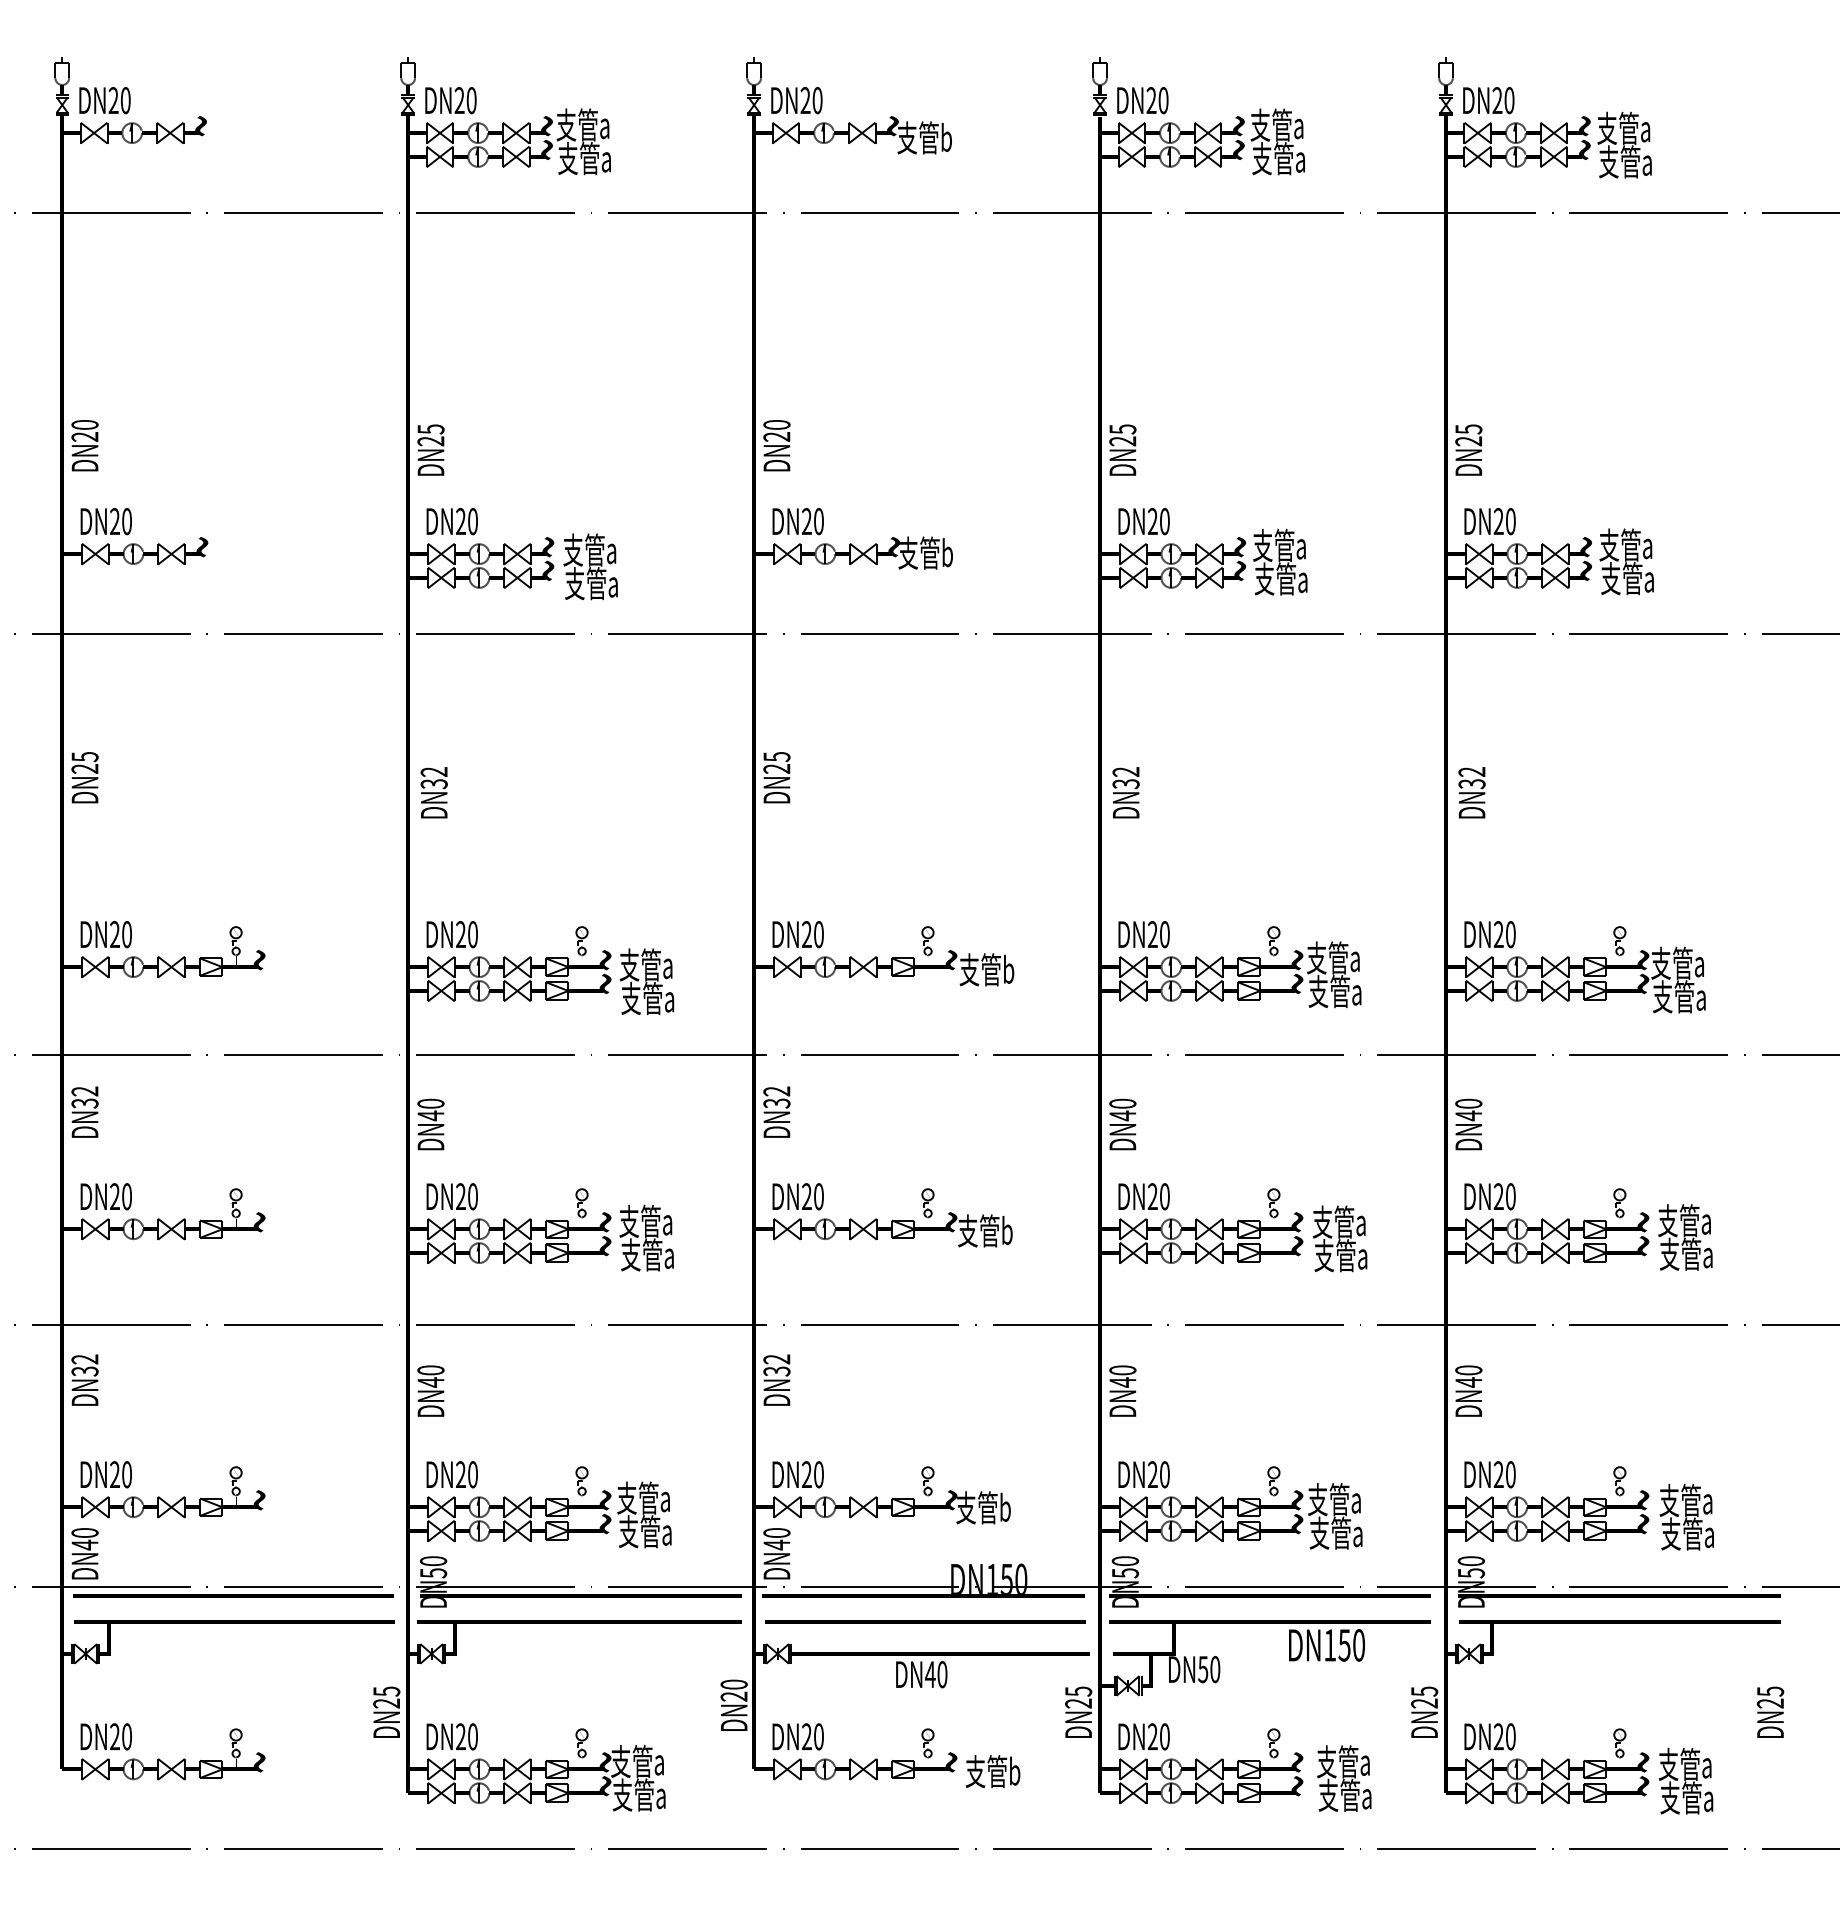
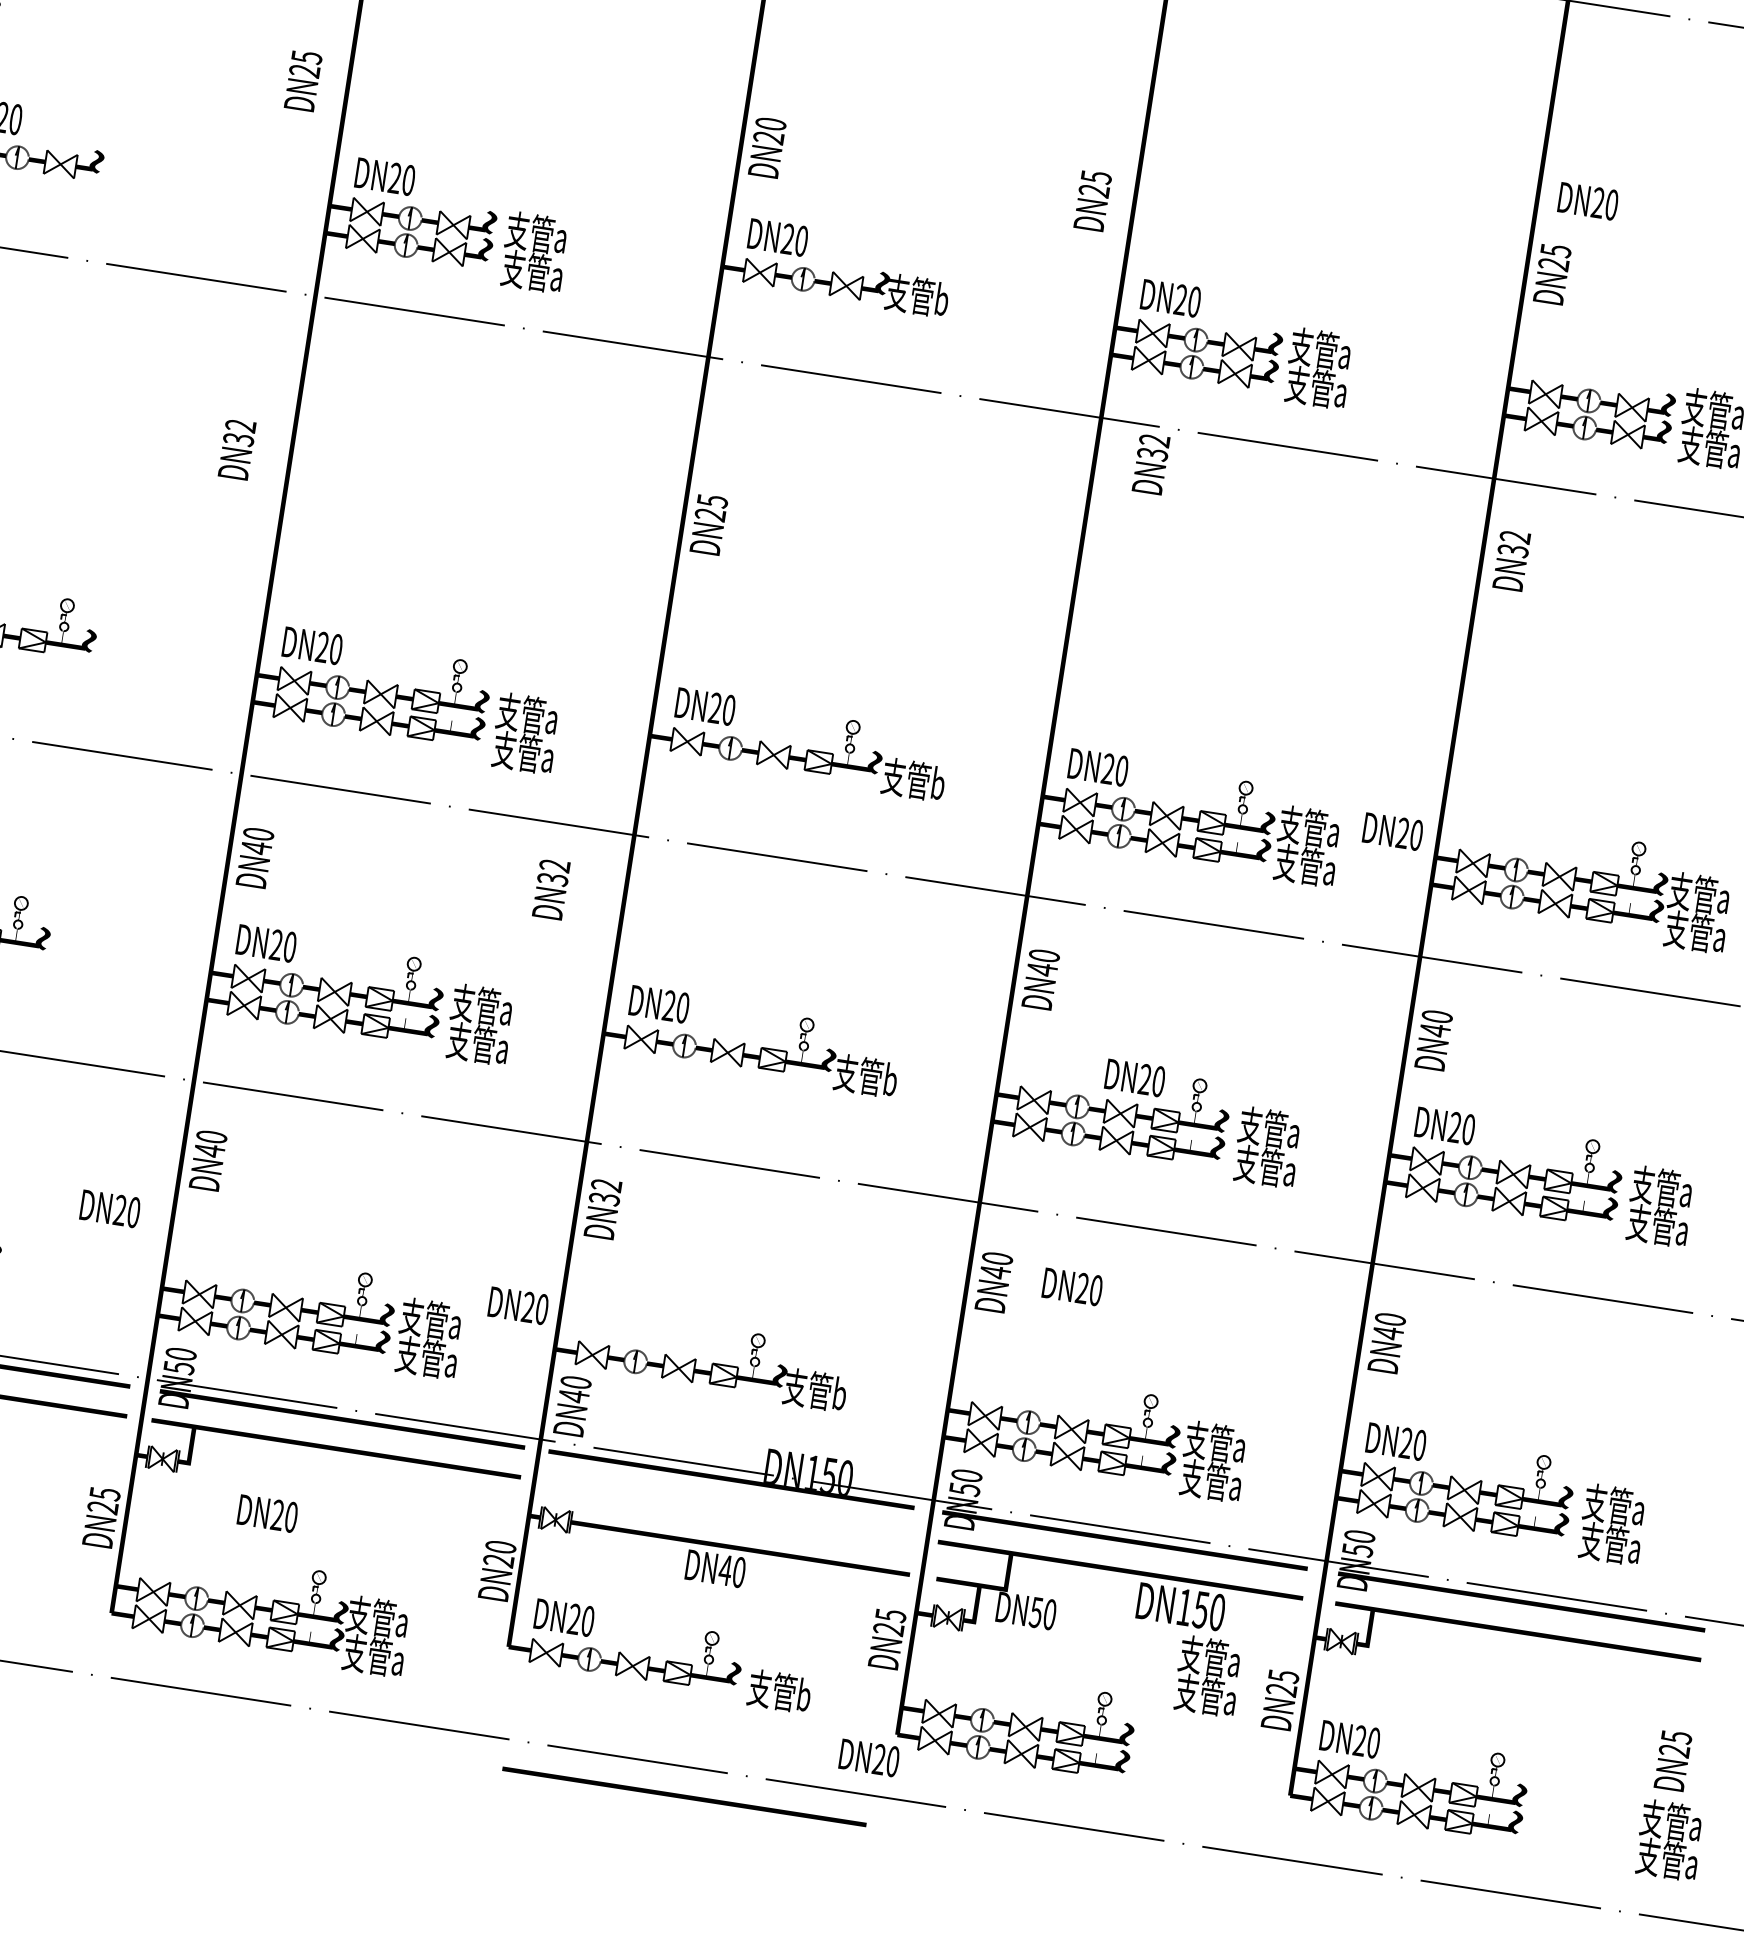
text: (430, 449) -> (302, 80), moved
text: (1122, 449) -> (1092, 200), moved
text: (1489, 521) -> (1587, 201), moved
text: (433, 792) -> (236, 449), moved
text: (1125, 792) -> (1150, 463), moved
text: (1471, 792) -> (1511, 560), moved
text: (1489, 934) -> (1392, 831), moved
text: (776, 1111) -> (550, 888), moved
text: (1143, 1196) -> (1134, 1077), moved
text: (451, 1474) -> (109, 1208), moved
text: (797, 1474) -> (517, 1305), moved
text: (1143, 1474) -> (1071, 1286), moved
line: (925, 1621) -> (684, 1796), moved
text: (451, 1736) -> (267, 1513), moved
text: (1143, 1736) -> (868, 1757), moved
text: (1344, 1778) -> (1208, 1676), moved
text: (1685, 1780) -> (1668, 1839), moved

